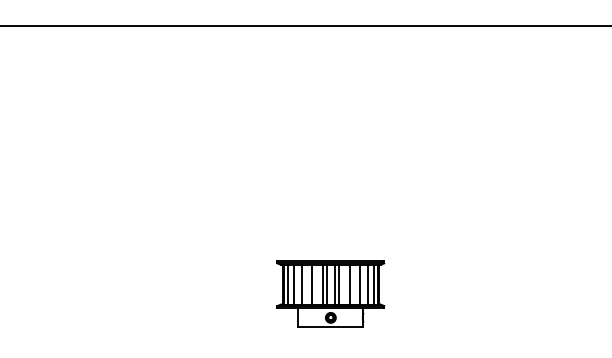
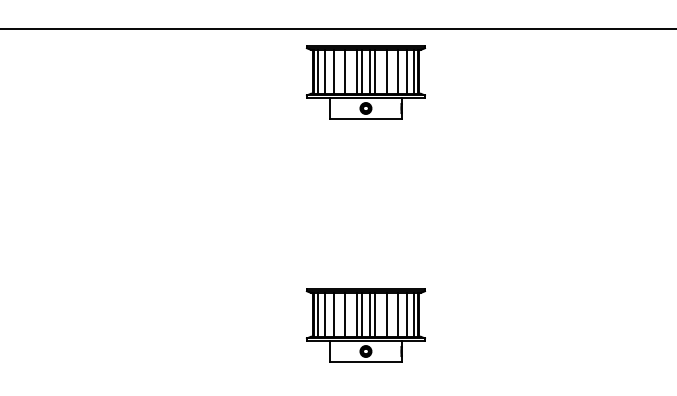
part: (330, 74) -> (365, 82), added

